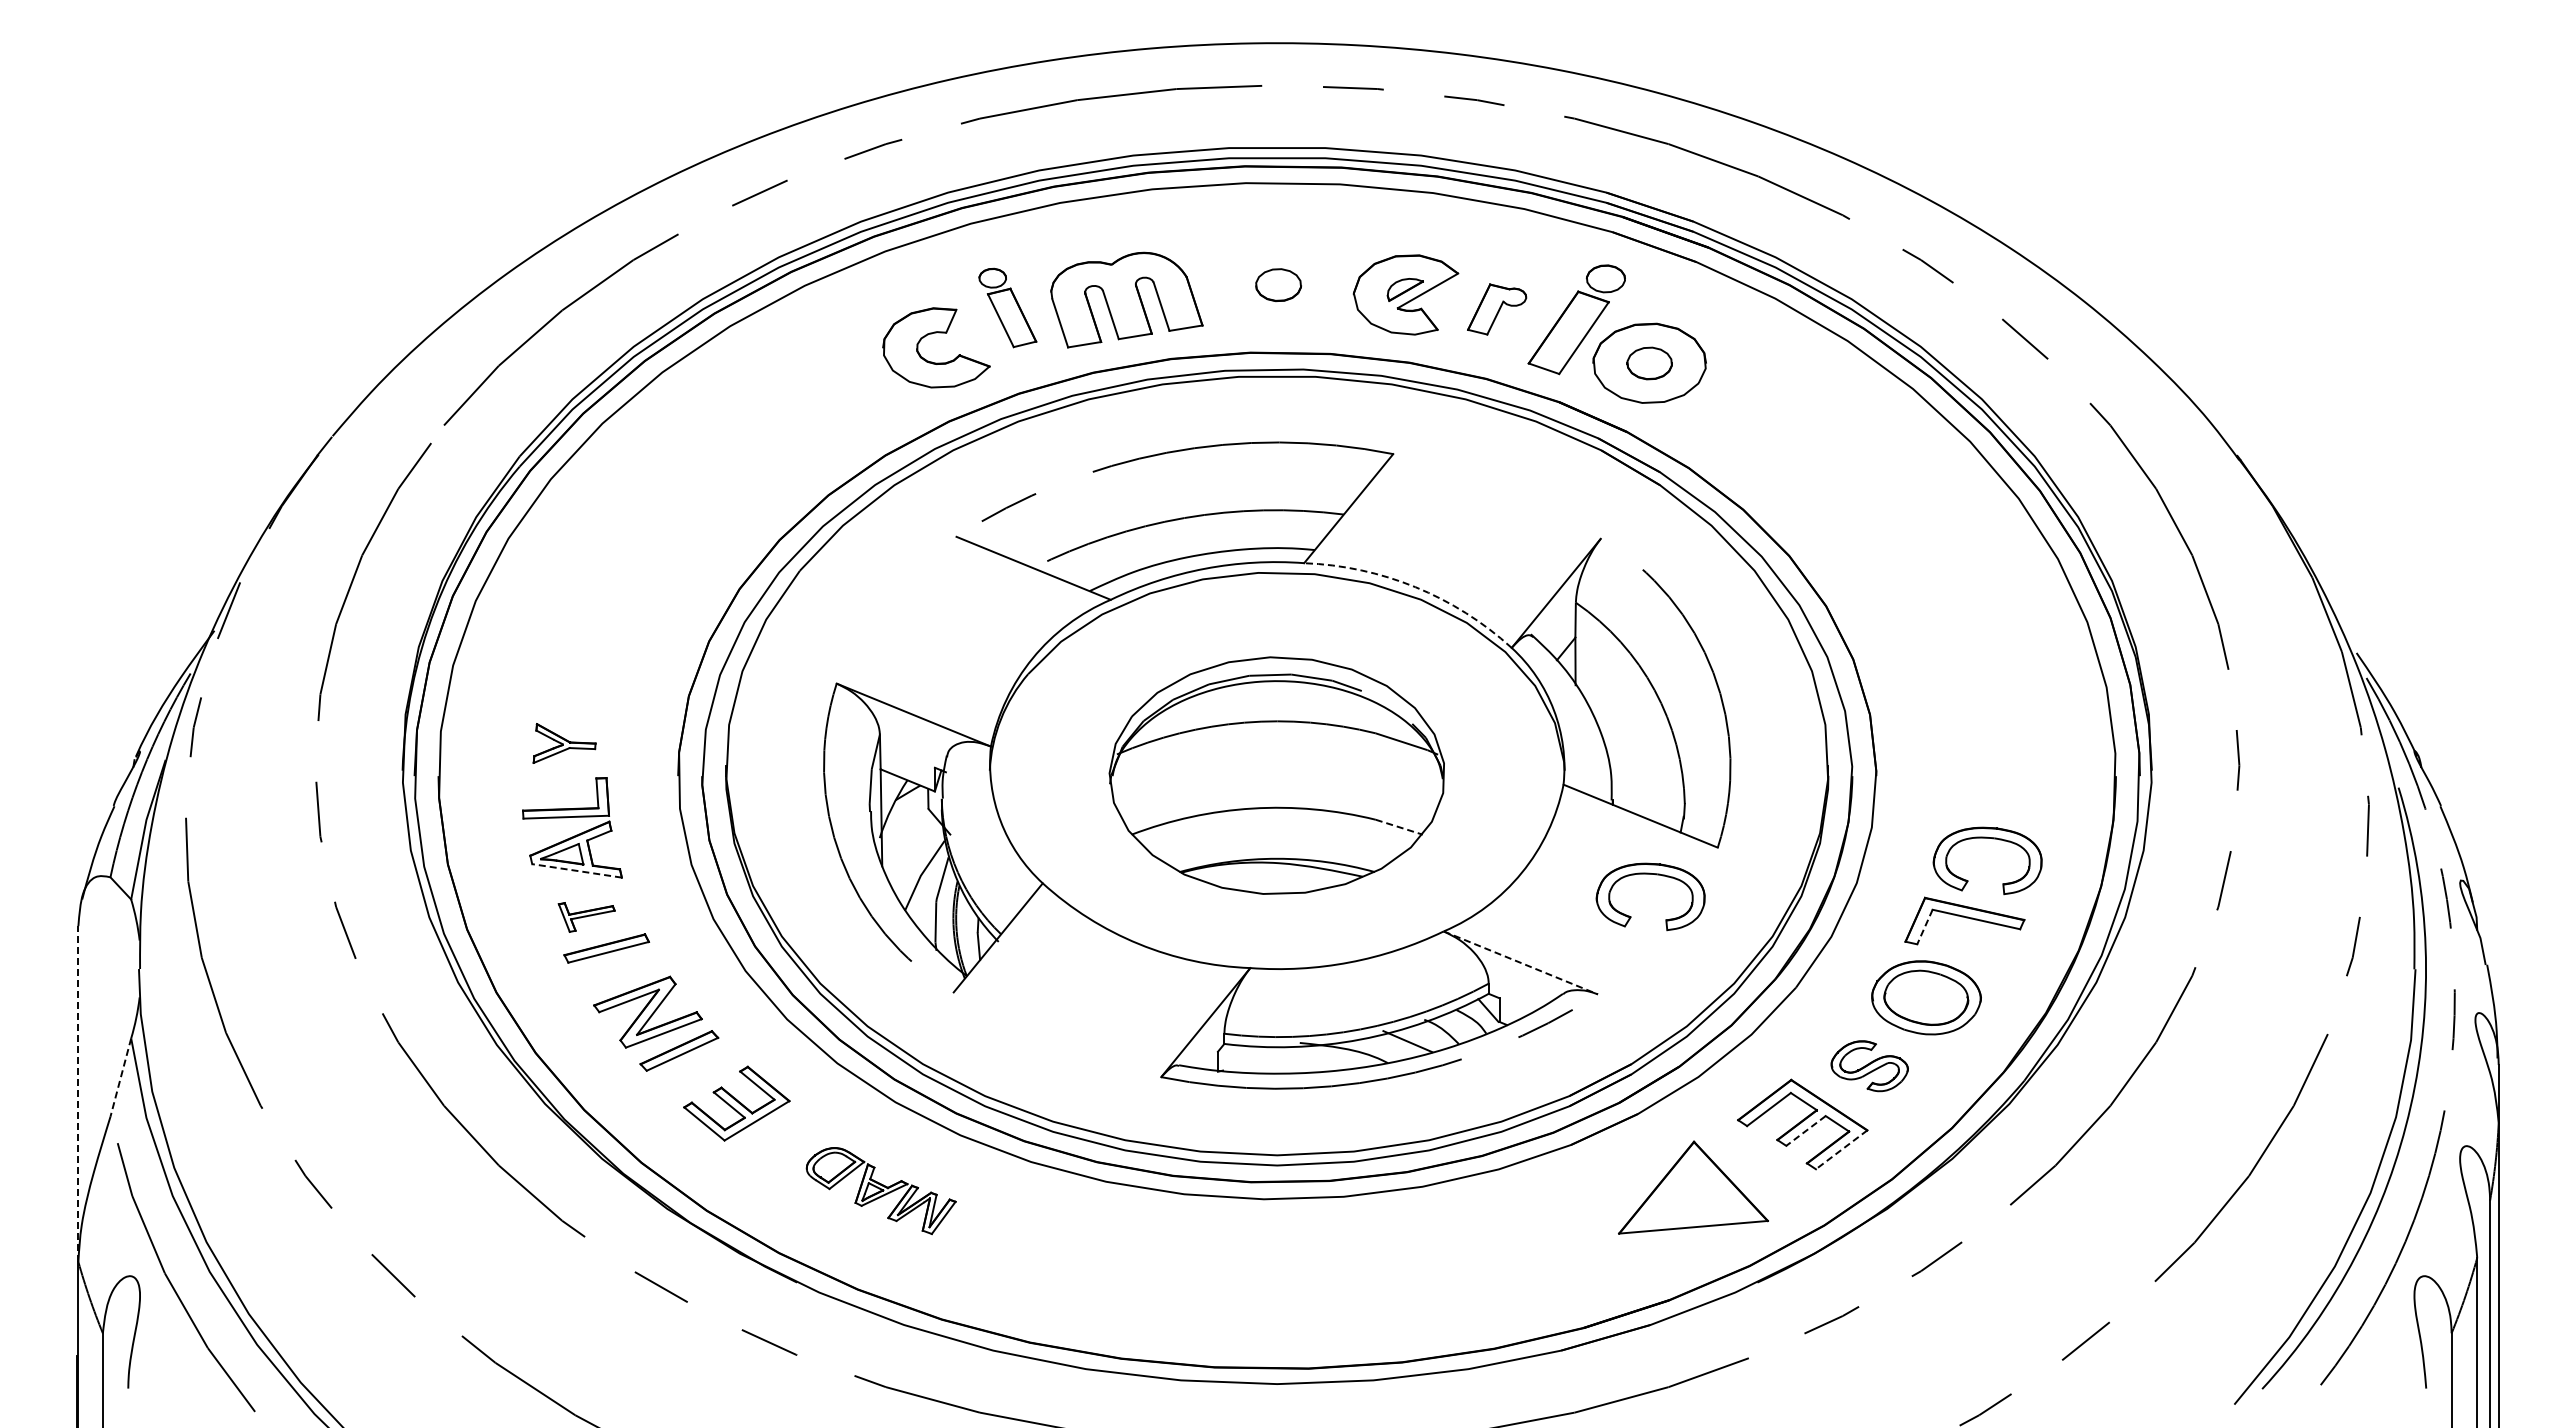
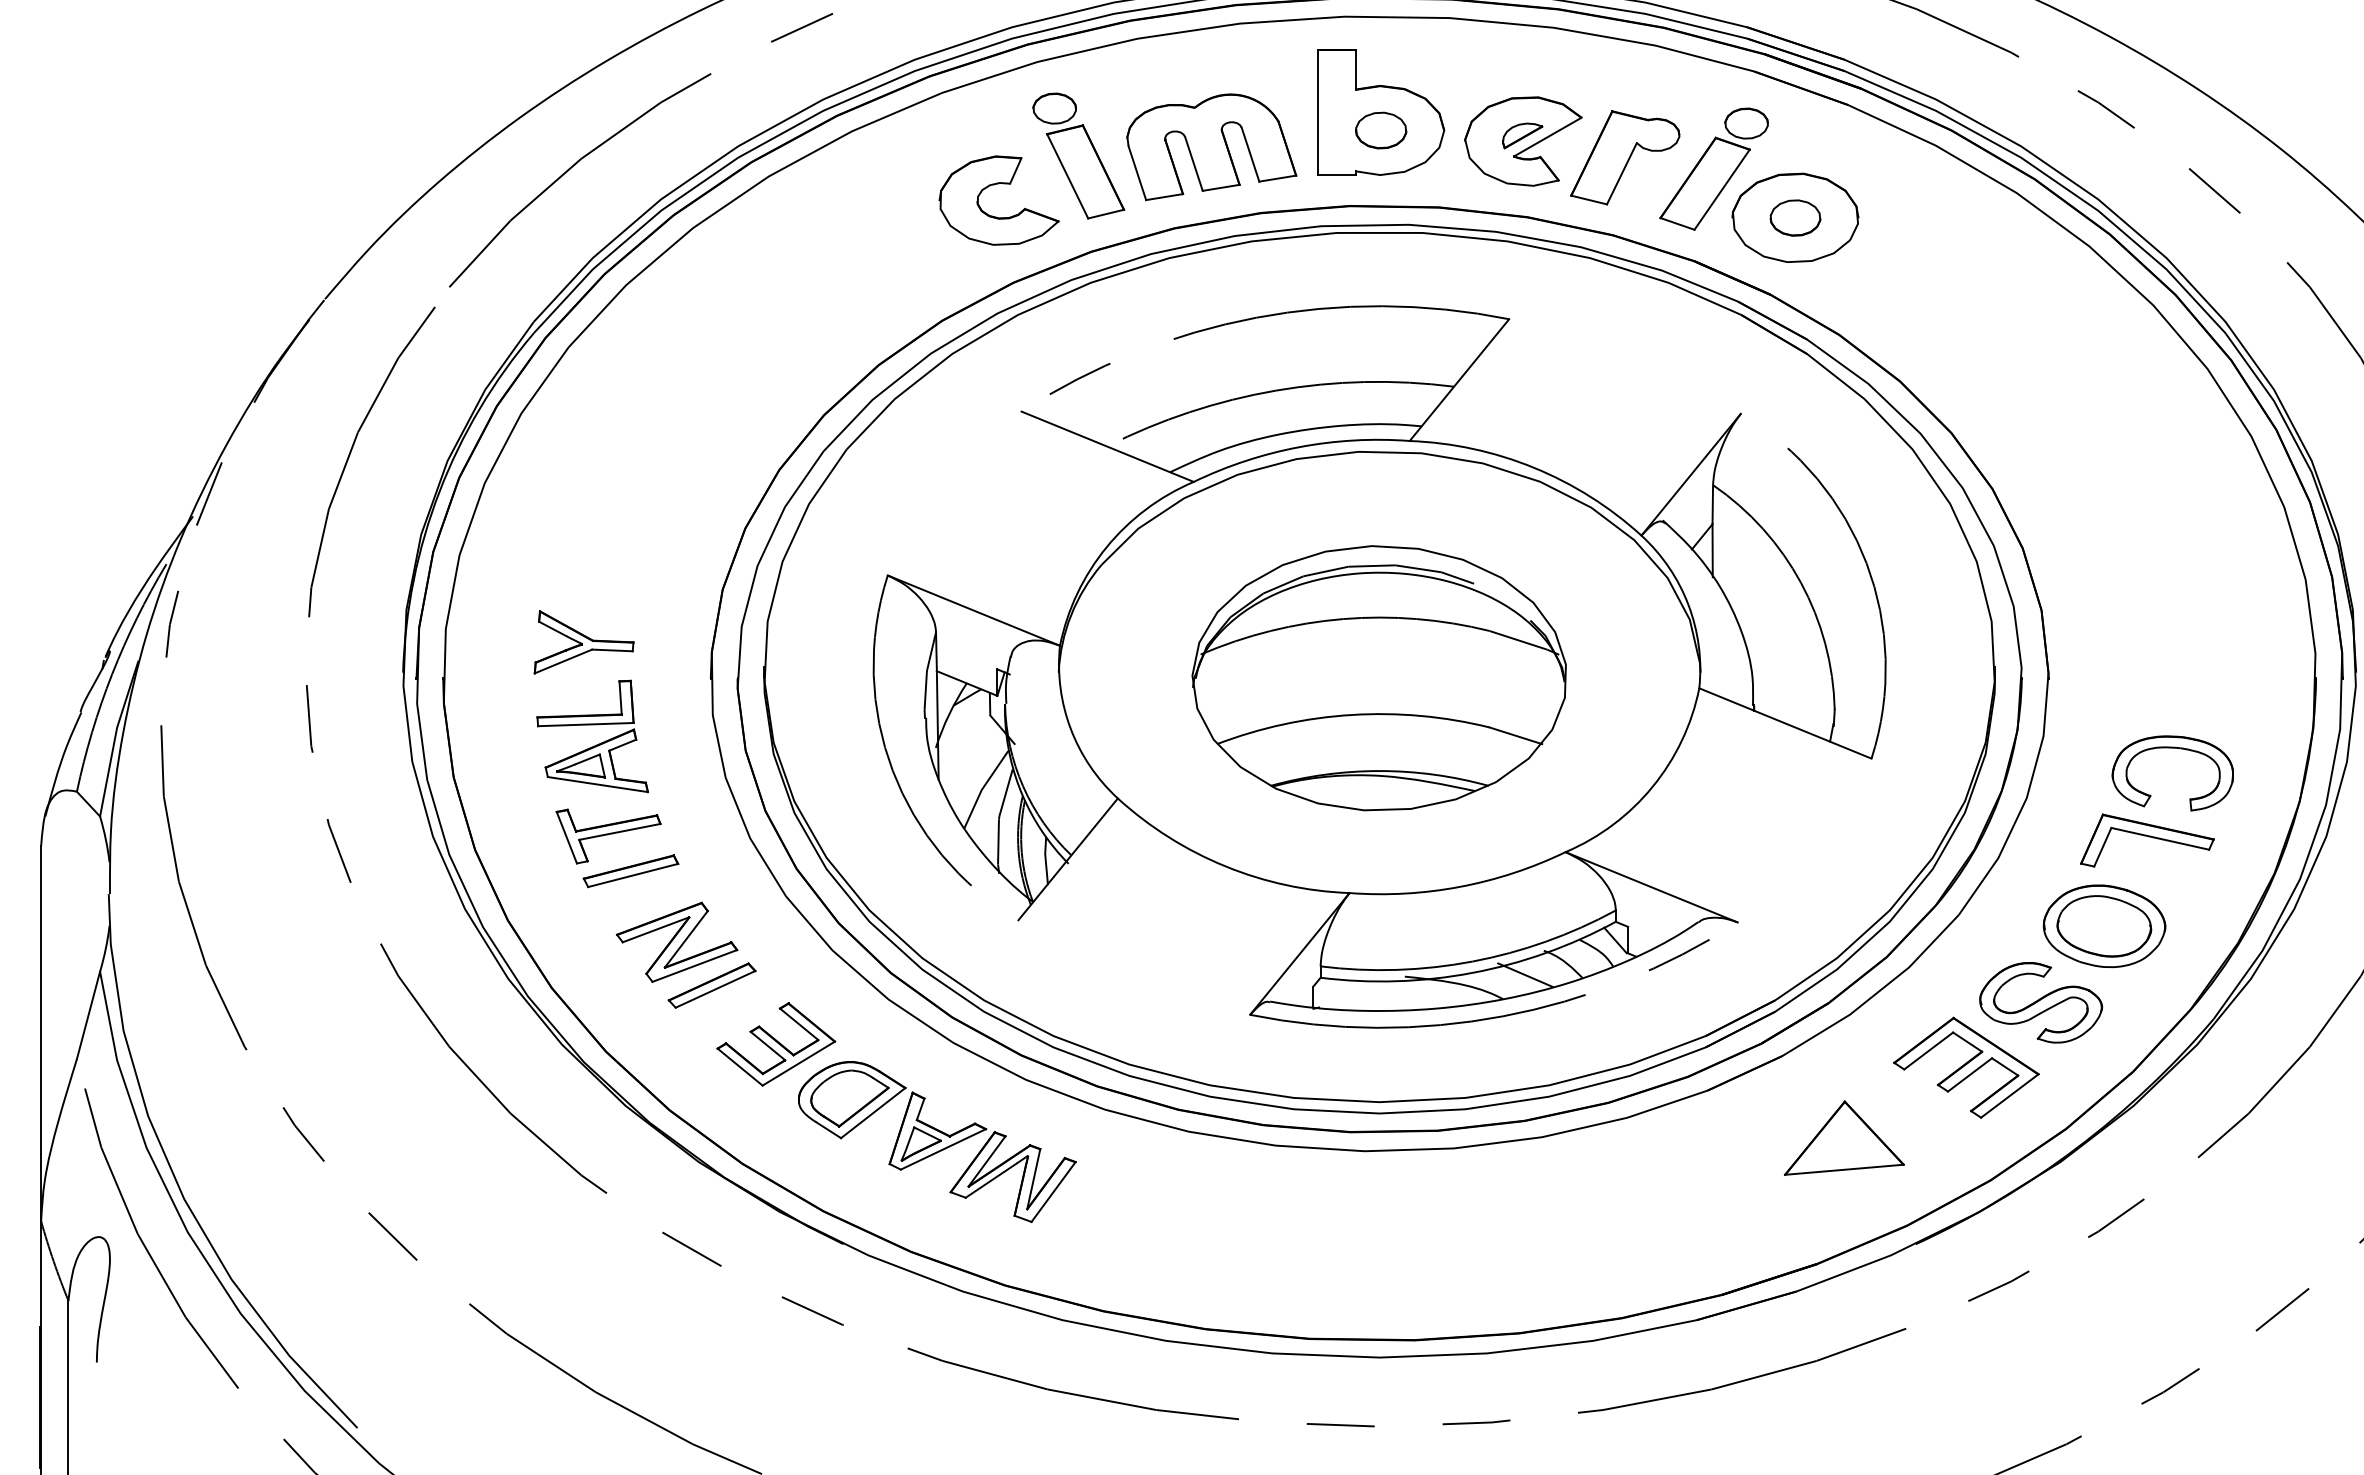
part: (1278, 268) -> (1381, 111), added
part: (1007, 307) -> (1078, 155), size x1.43
part: (1496, 309) -> (1624, 157), size x1.67
arc: (1415, 587) -> (1534, 468), dashed -> solid
part: (564, 743) -> (583, 642), size x1.43
line: (1399, 827) -> (1516, 736), dashed -> solid
line: (576, 870) -> (597, 784), dashed -> solid
part: (1655, 875) -> (1801, 789), removed
part: (586, 917) -> (608, 836), size x1.67
line: (1924, 927) -> (2102, 847), dashed -> solid
line: (1521, 963) -> (1652, 887), dashed -> solid
part: (1869, 1065) -> (2040, 1001), size x1.43
line: (120, 1077) -> (88, 1015), dashed -> solid
line: (78, 1094) -> (41, 1034), dashed -> solid
line: (1806, 1130) -> (1970, 1074), dashed -> solid
line: (1841, 1150) -> (2009, 1096), dashed -> solid
part: (1693, 1187) -> (1844, 1138), size x0.71
part: (881, 1190) -> (937, 1141), size x1.67

